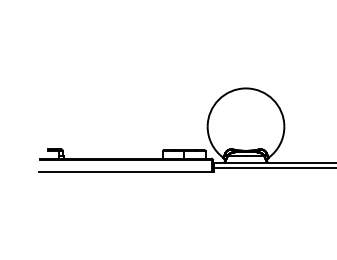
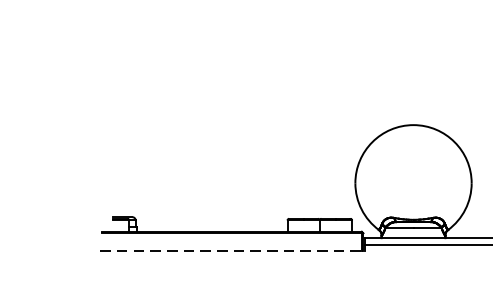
line: (127, 171) -> (233, 251), solid -> dashed

